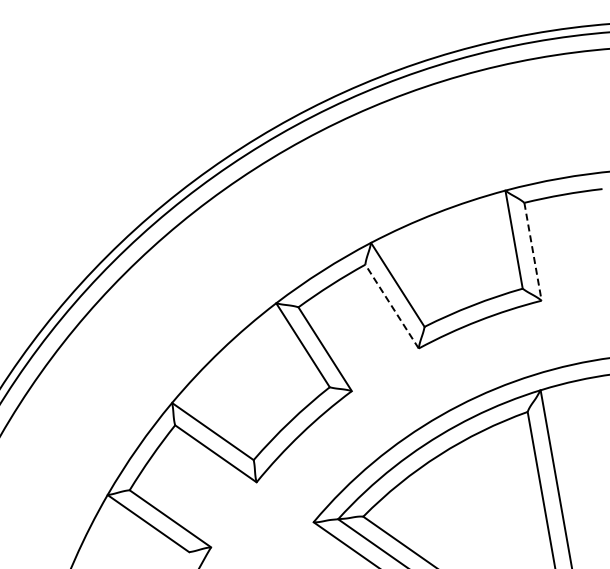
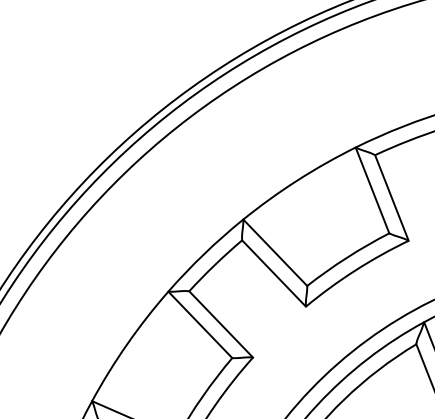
line: (533, 251) -> (392, 197), dashed -> solid
line: (392, 306) -> (274, 273), dashed -> solid

